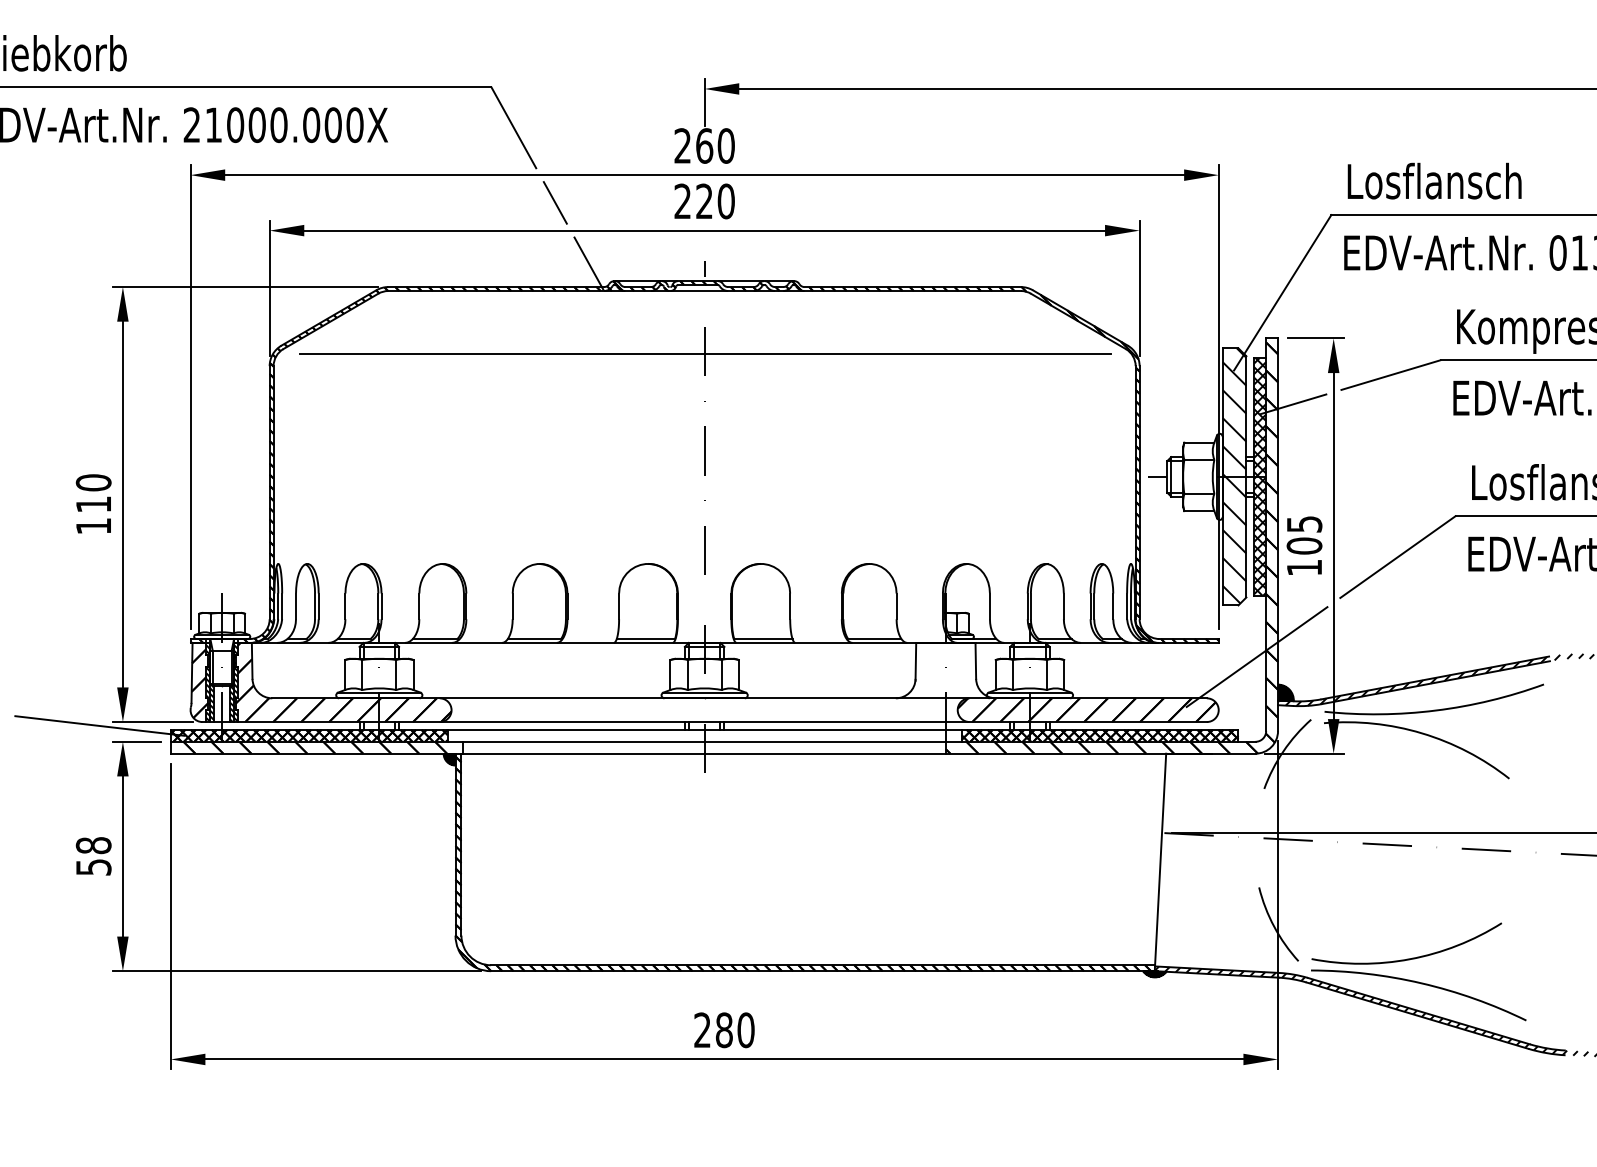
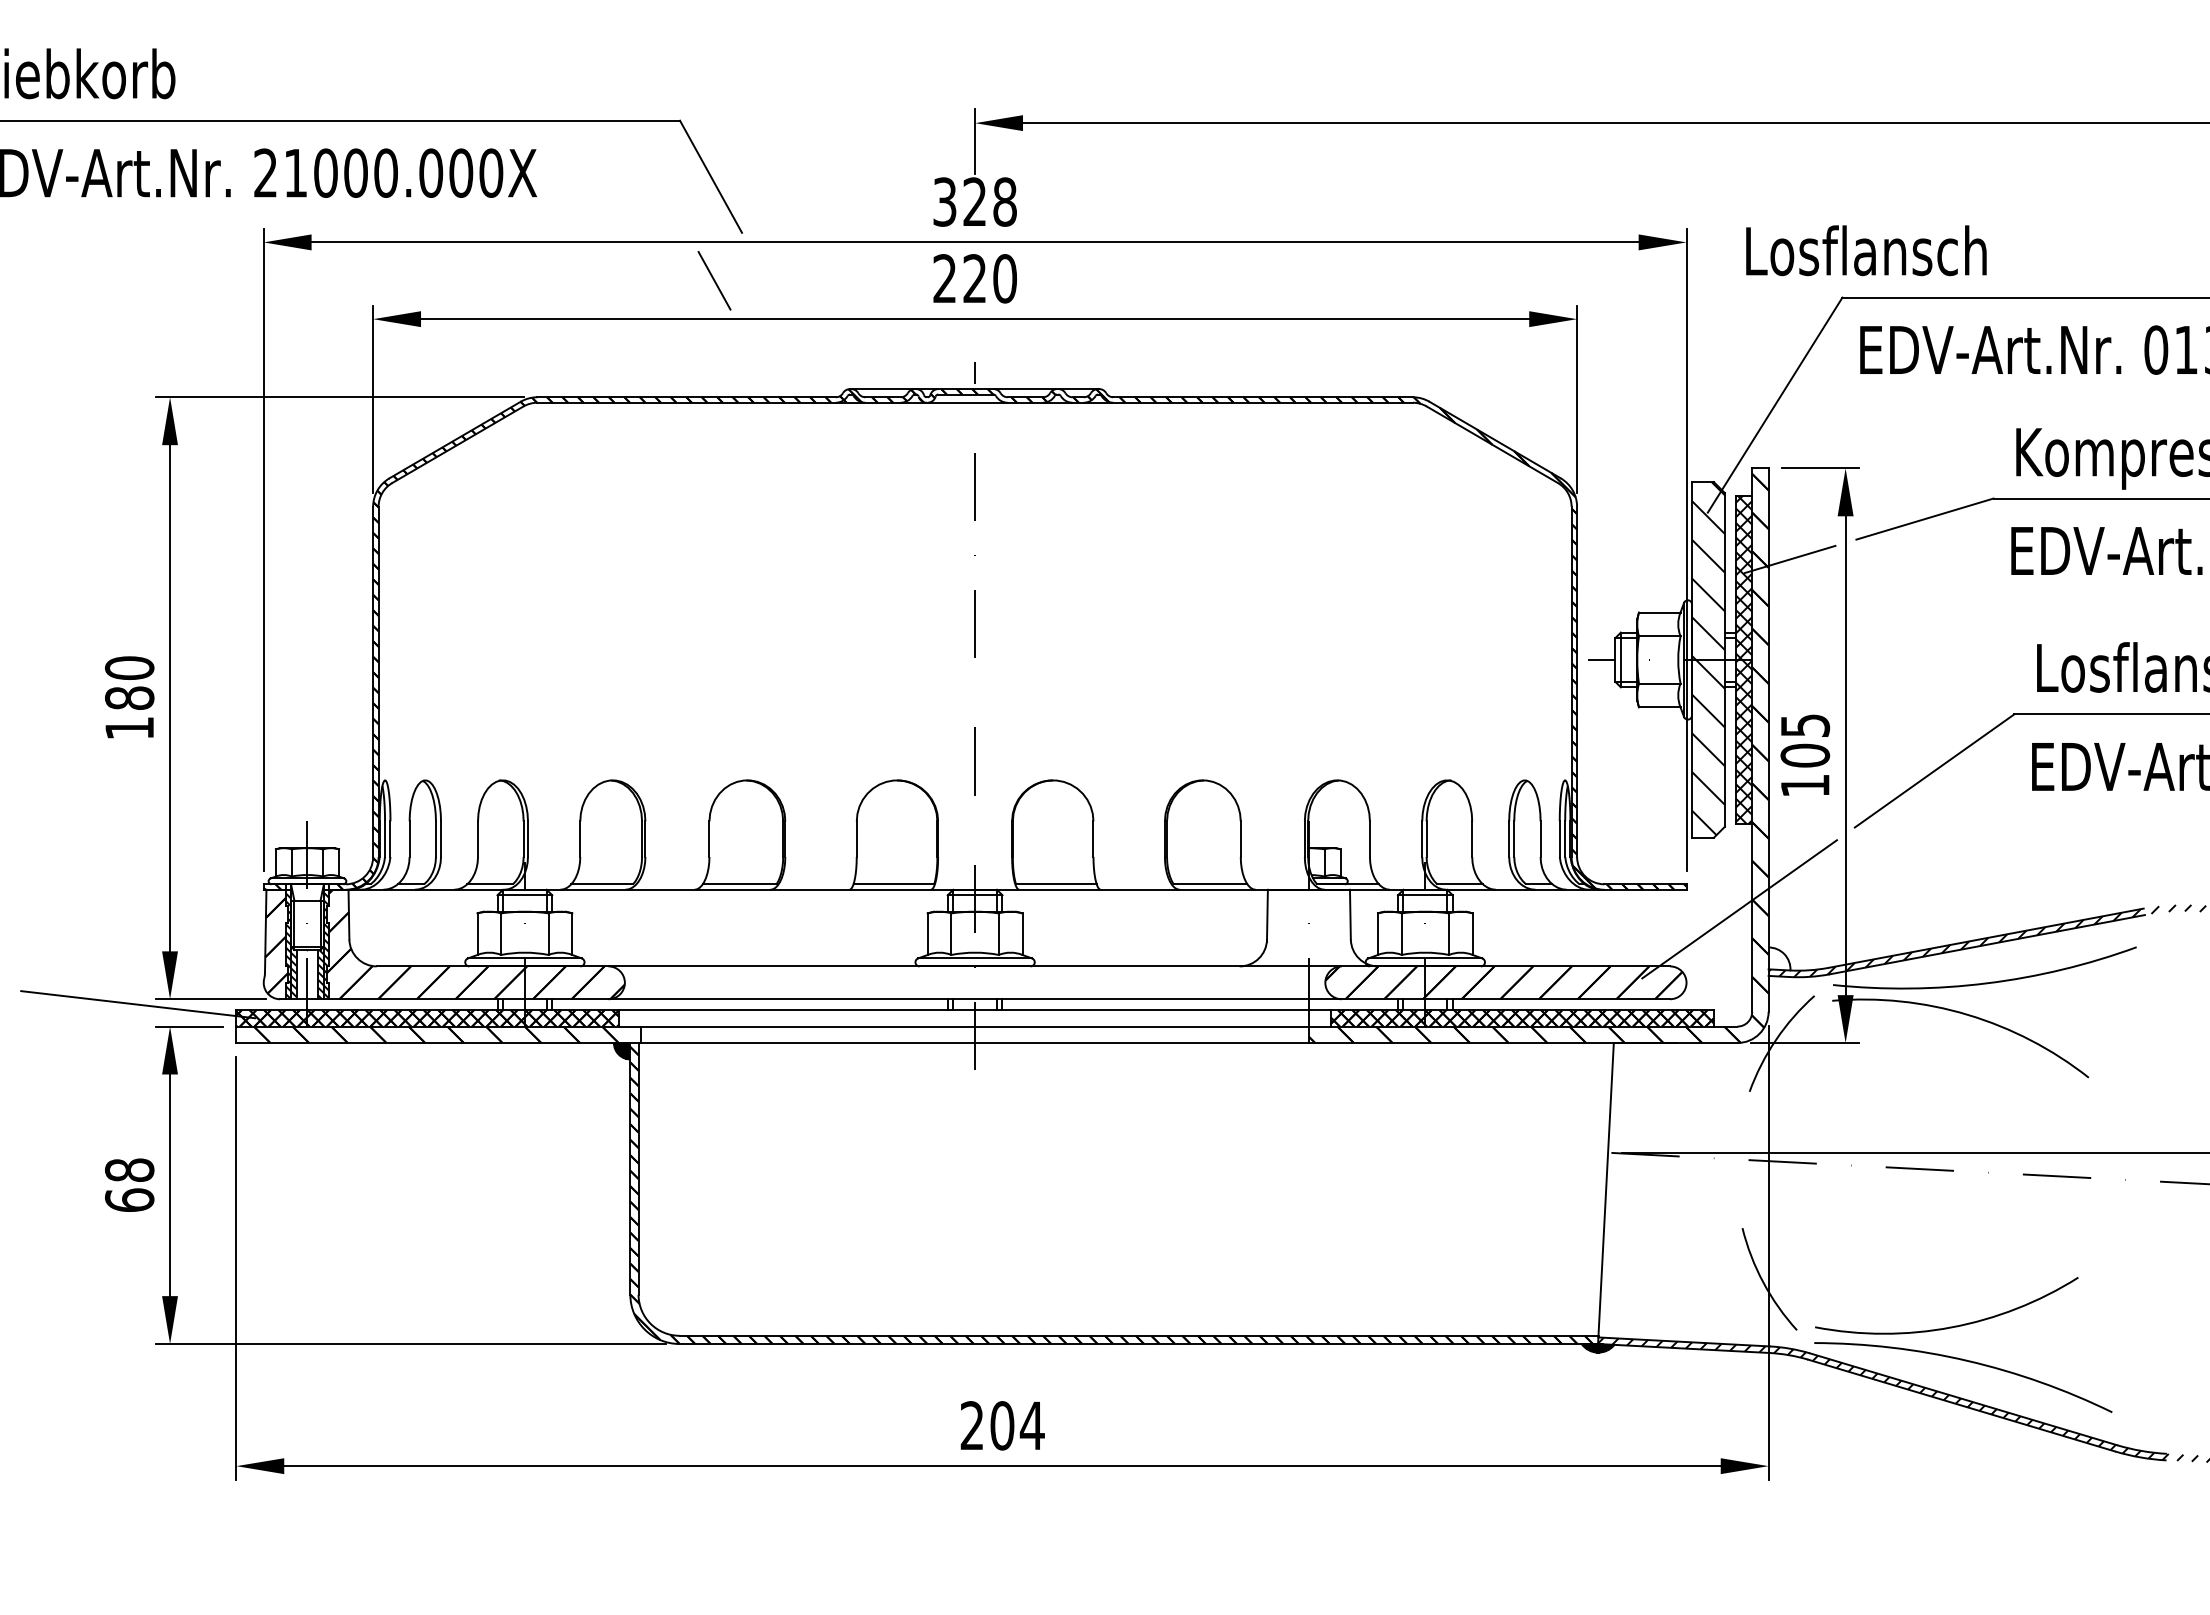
text: (704, 145) -> (974, 201), 260 -> 328
text: (1434, 181) -> (1866, 250), moved
line: (555, 202) -> (714, 280), moved
line: (588, 263) -> (814, 364), removed
line: (705, 354) -> (976, 490), removed
text: (93, 504) -> (129, 697), 110 -> 180
hatch: (1285, 692) -> (1779, 958), removed
text: (93, 866) -> (129, 1199), 58 -> 68
text: (735, 1030) -> (1017, 1425), 280 -> 204

